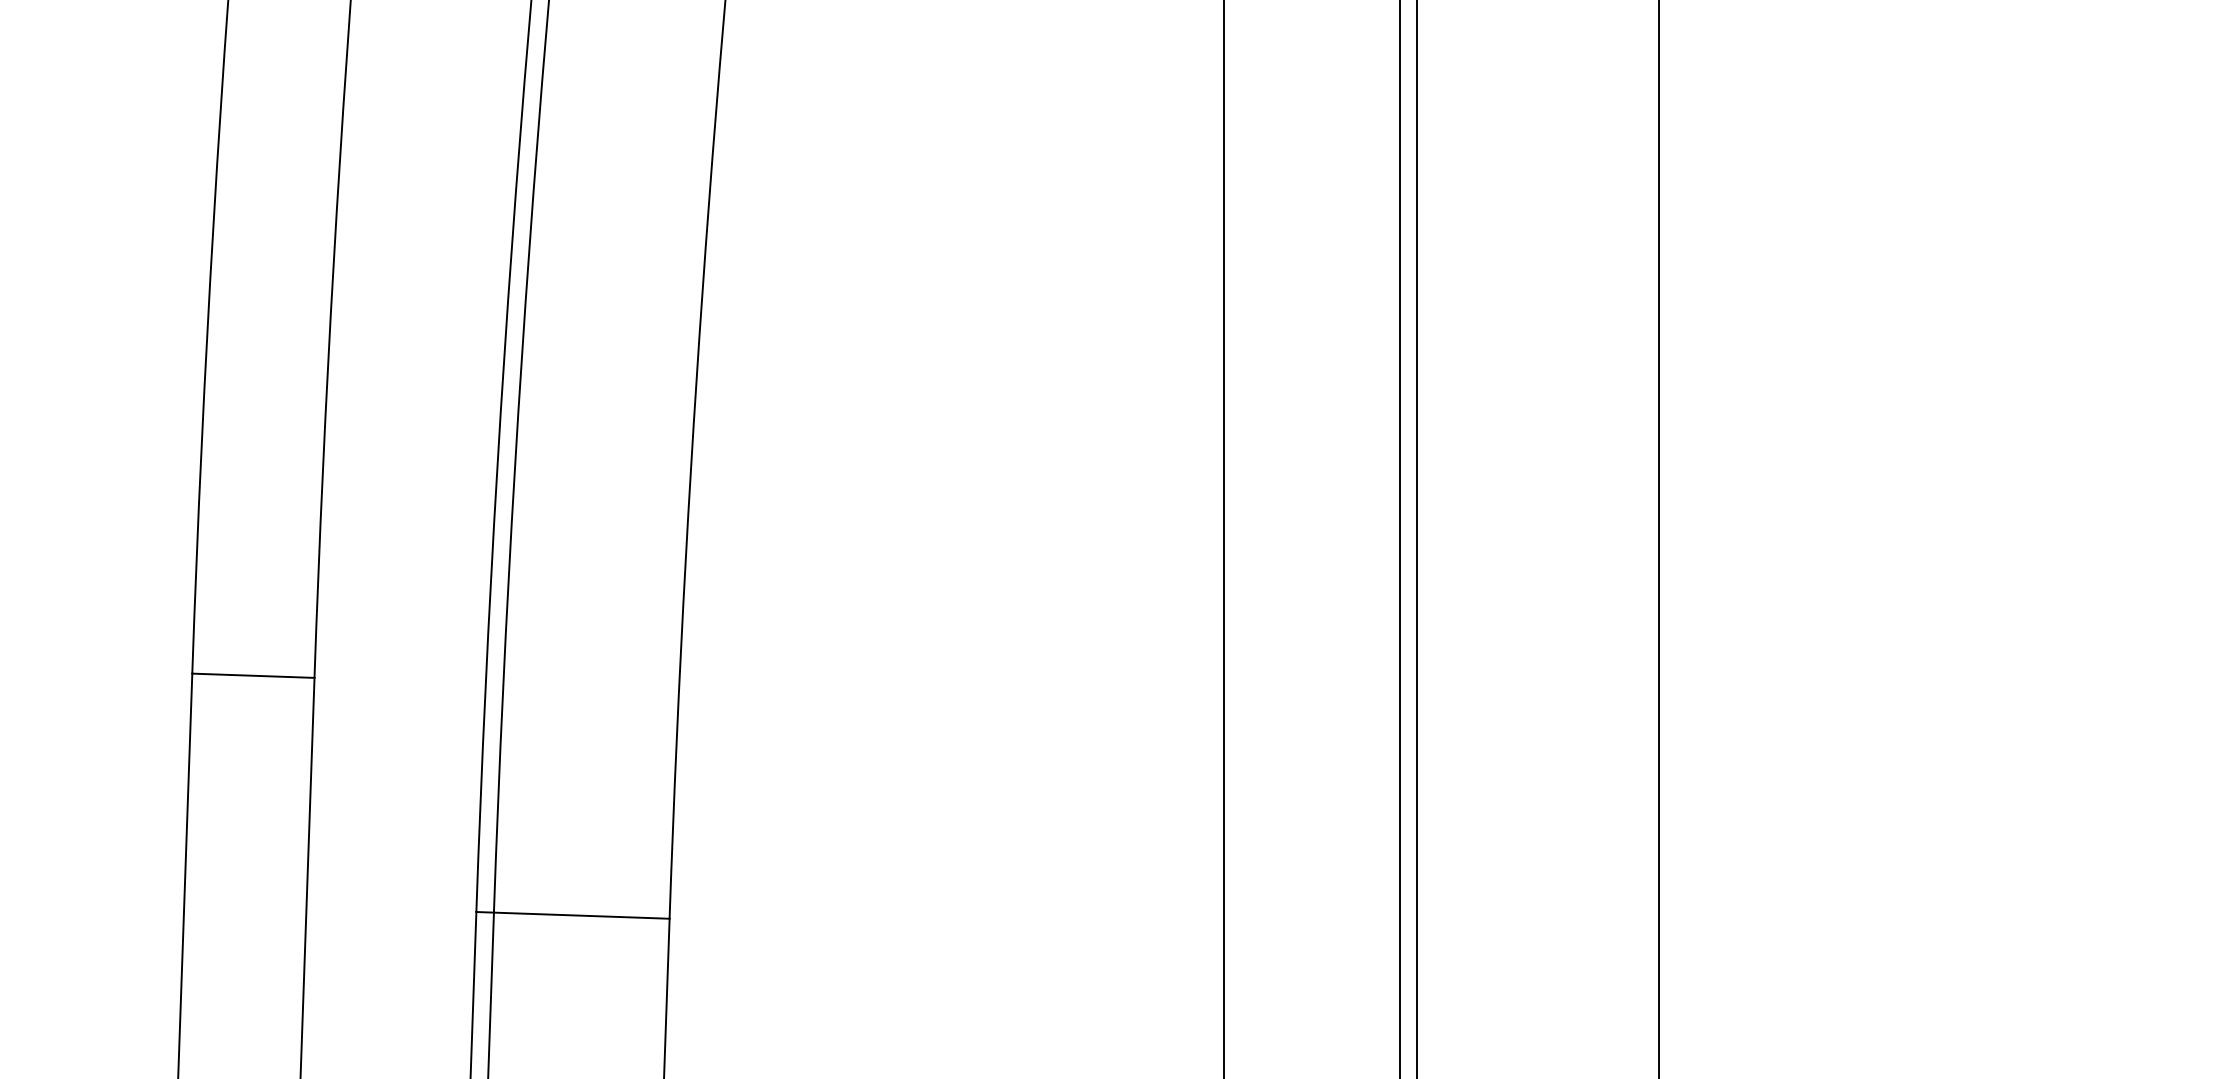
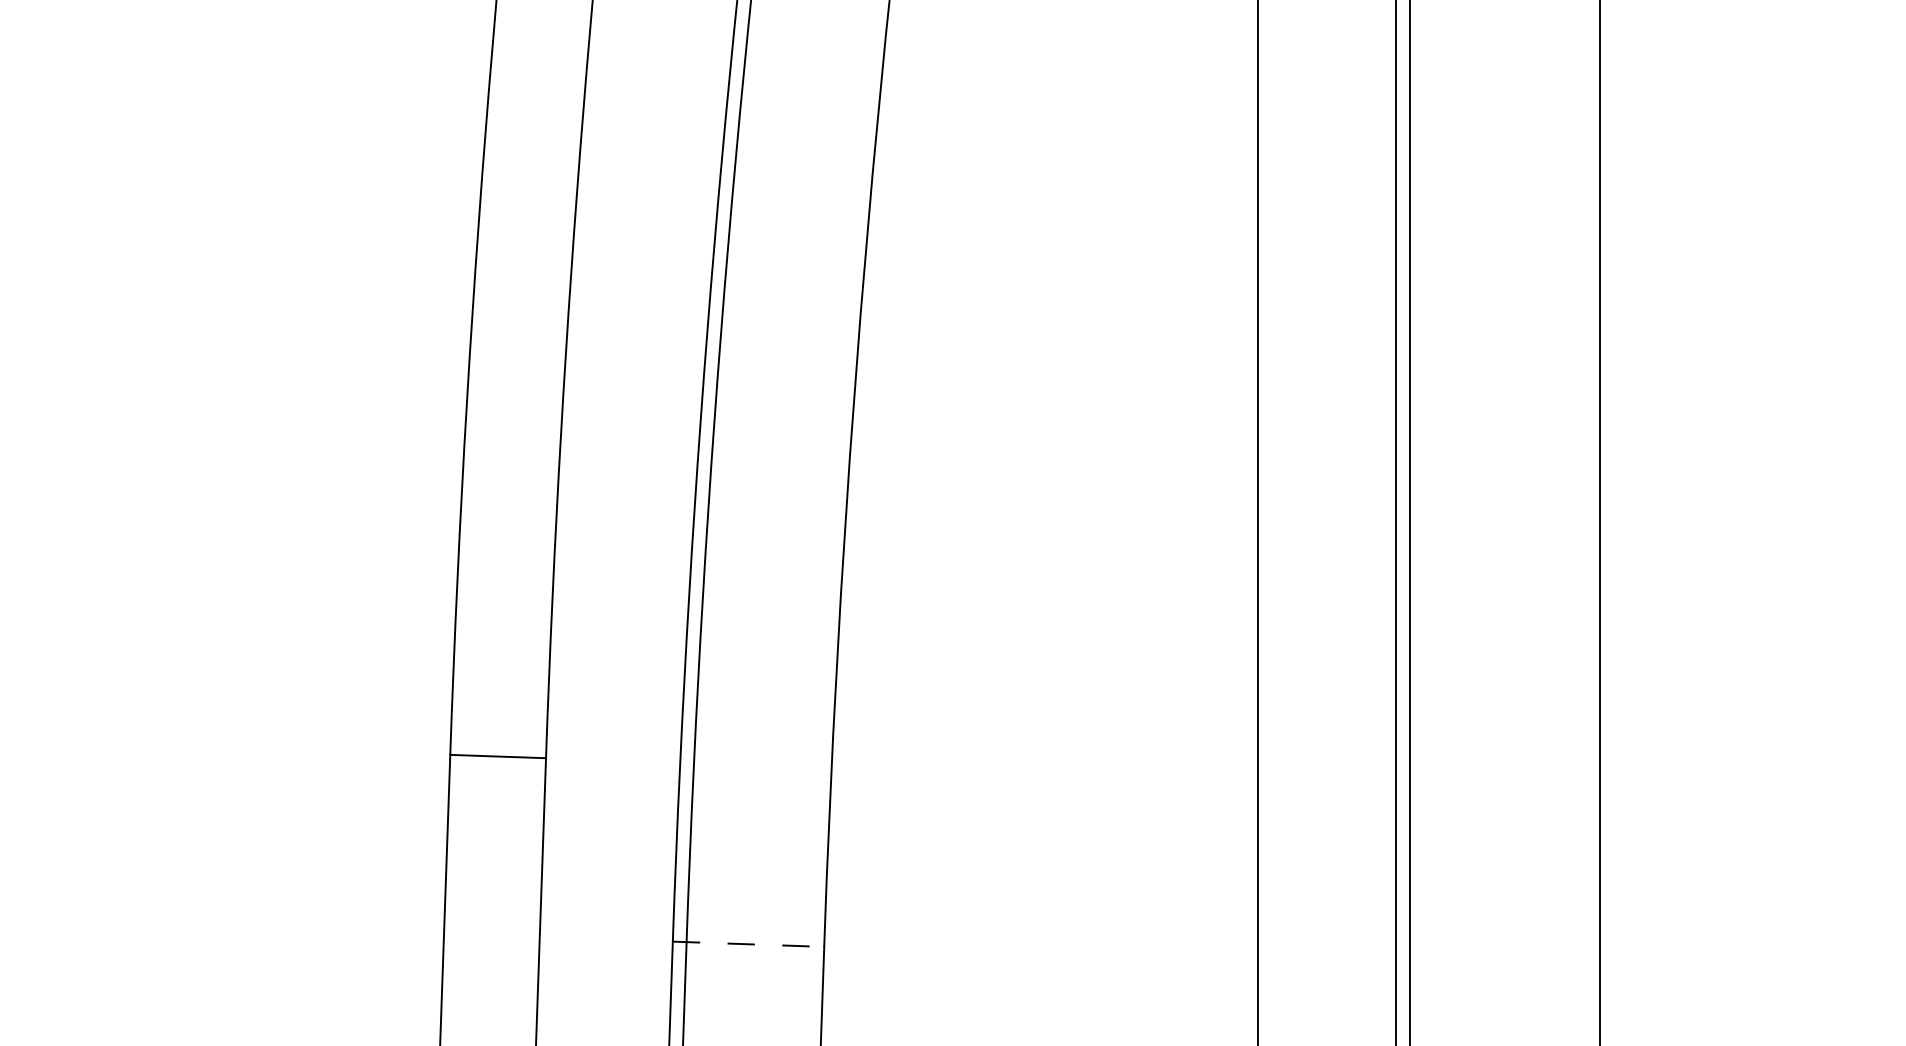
line: (572, 915) -> (748, 944), solid -> dashed

